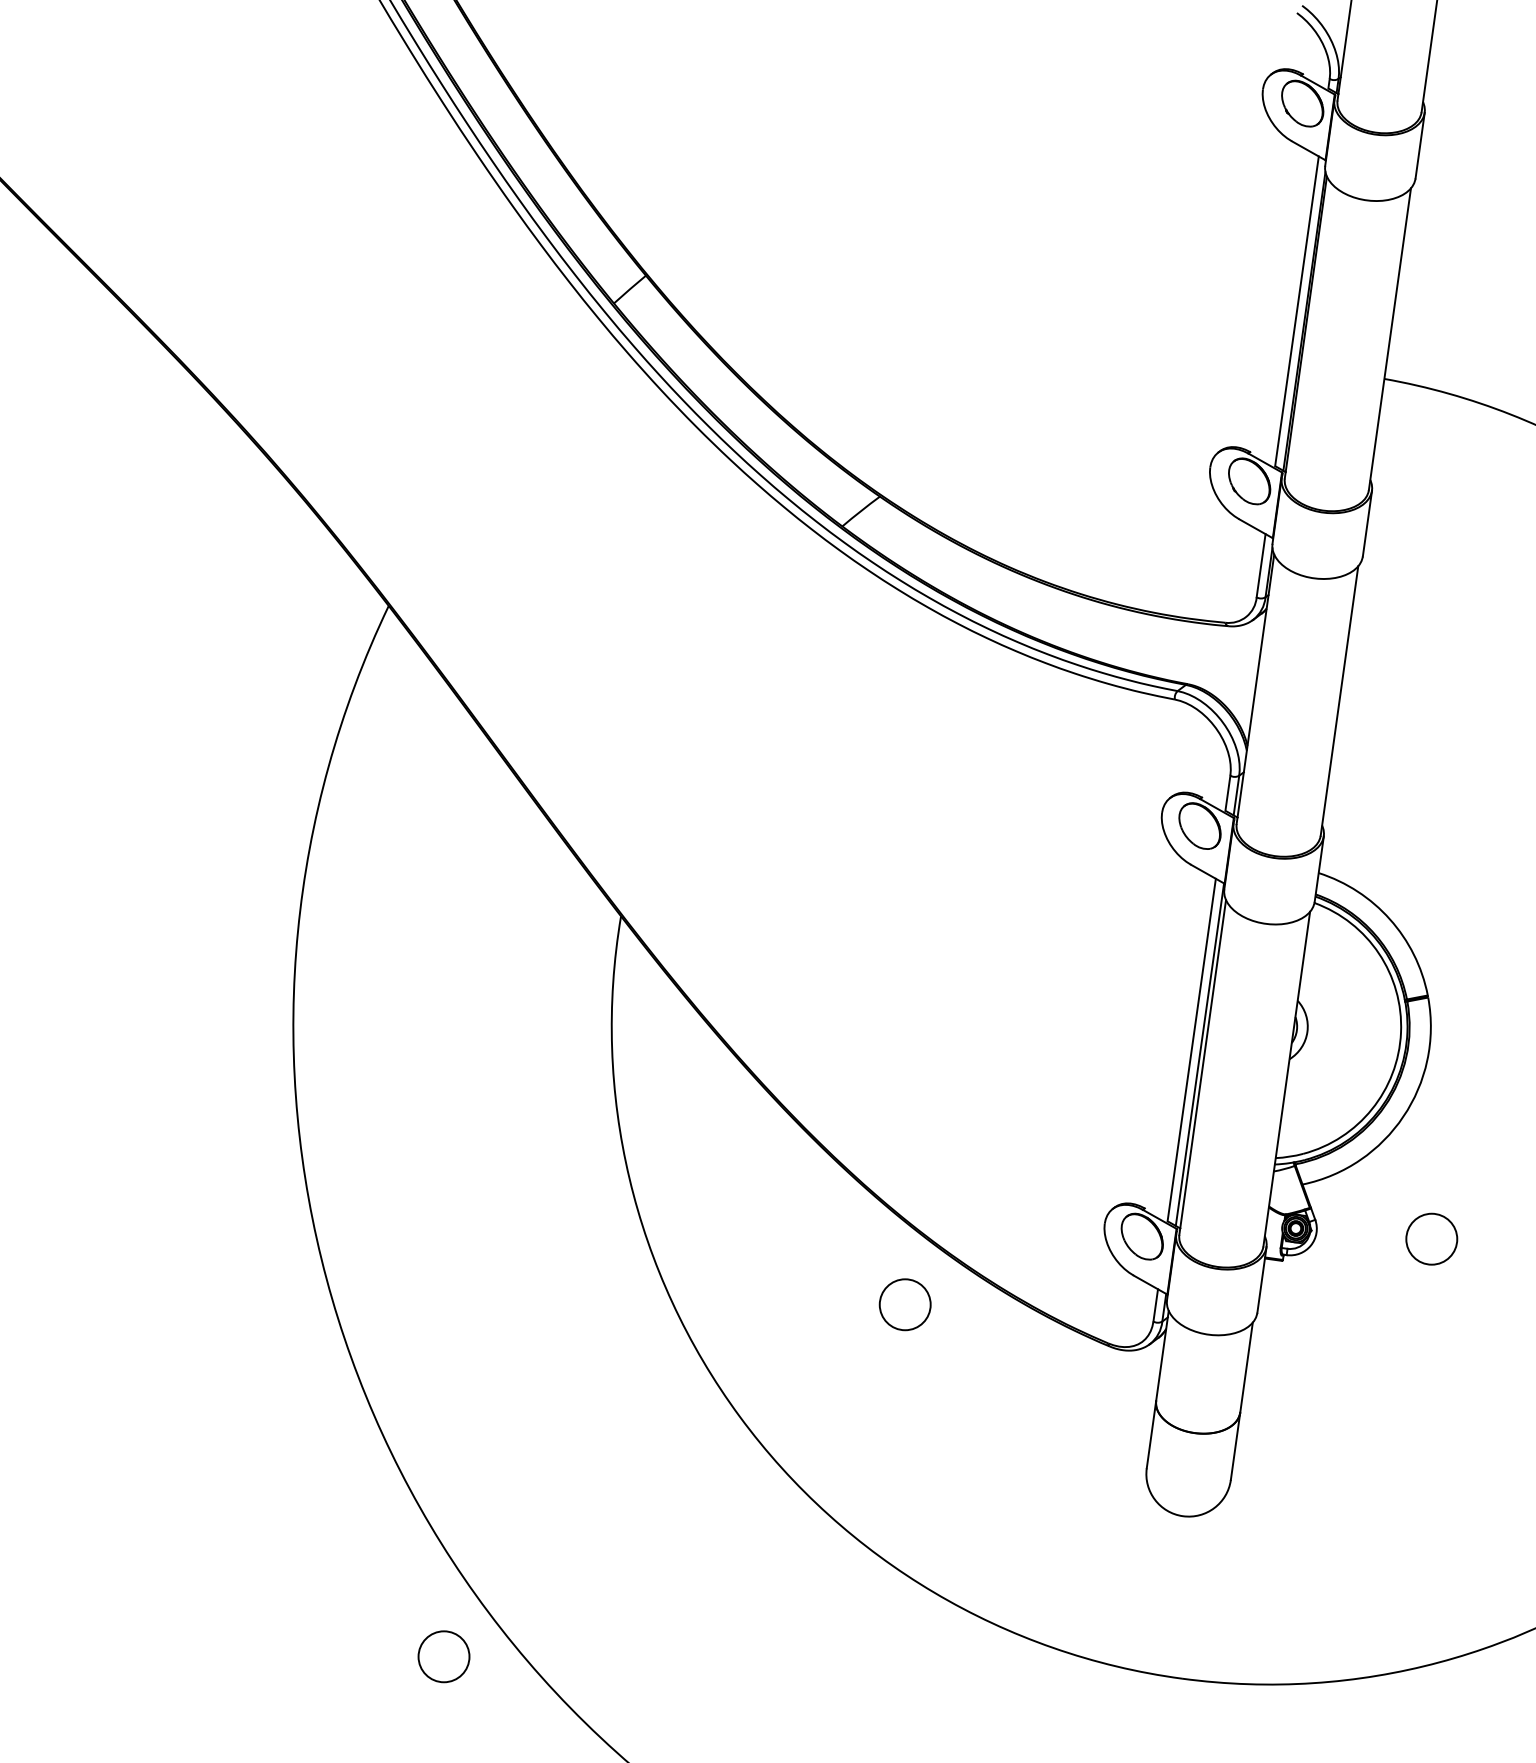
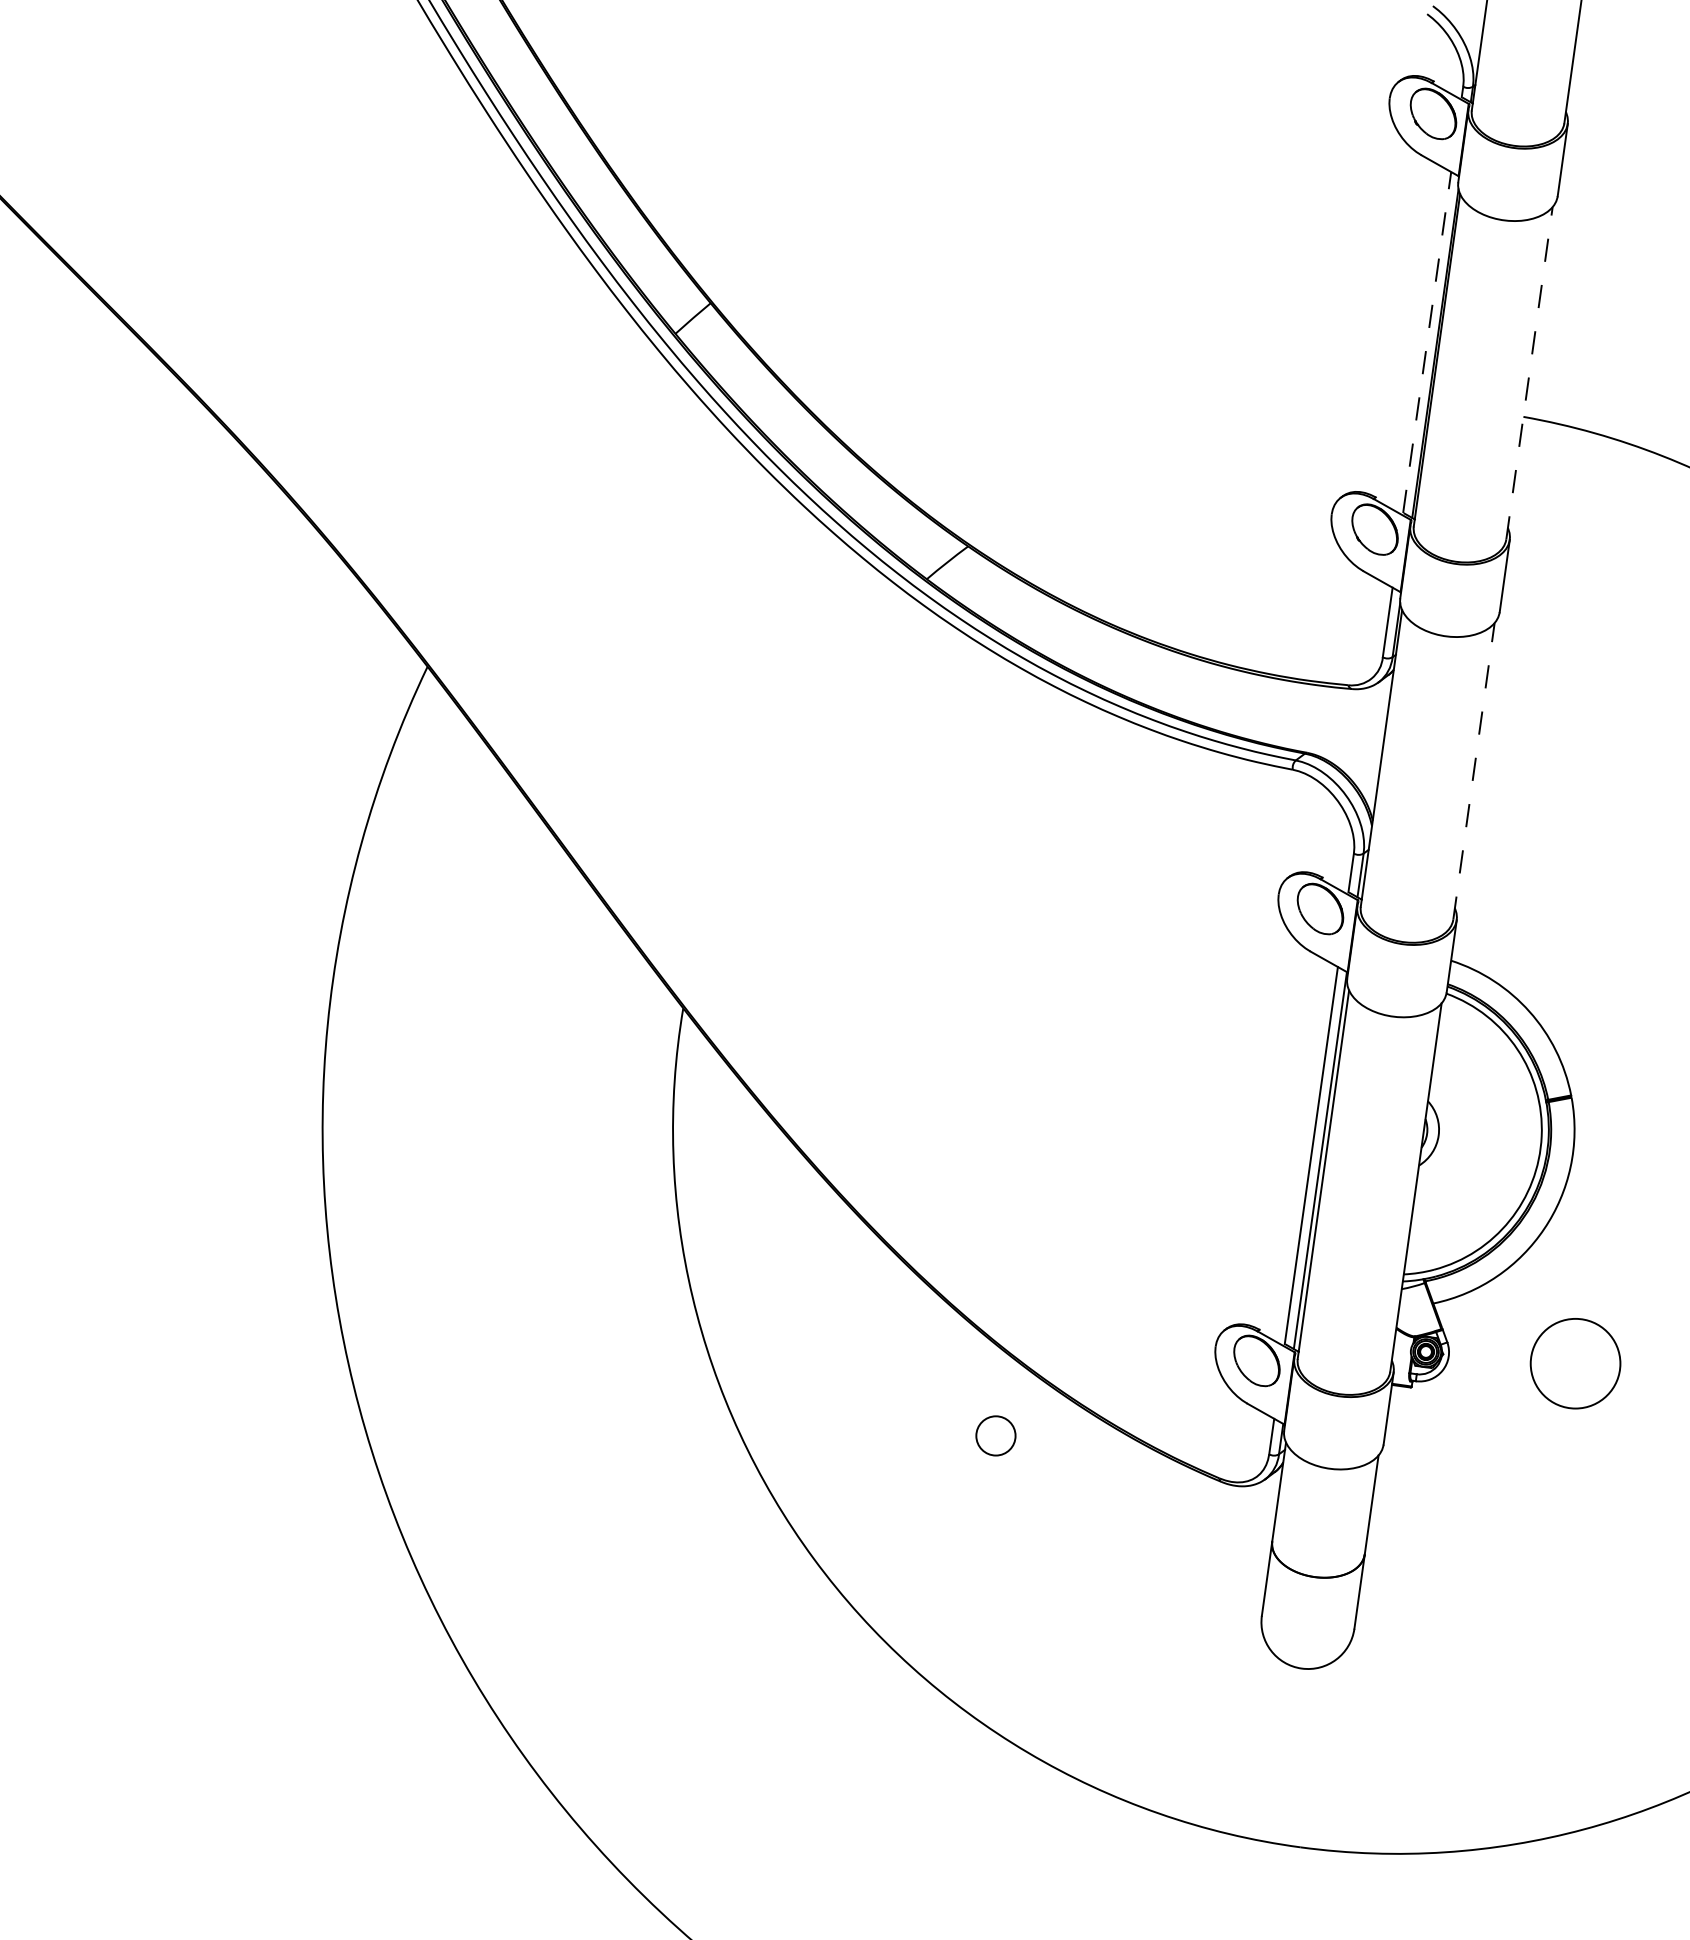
line: (1297, 310) -> (1427, 341), solid -> dashed
line: (1390, 338) -> (1530, 372), solid -> dashed
line: (1339, 700) -> (1473, 770), solid -> dashed
circle: (1431, 1238) -> (1575, 1362), size x1.6
circle: (904, 1304) -> (995, 1435), size x0.7
circle: (443, 1656) -> (487, 1822), removed

